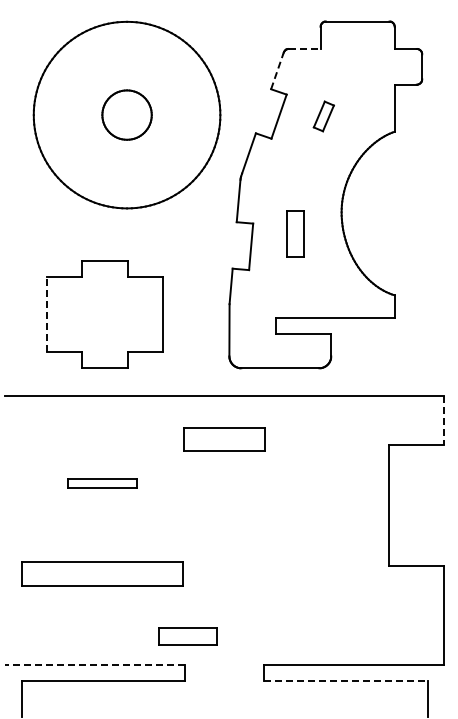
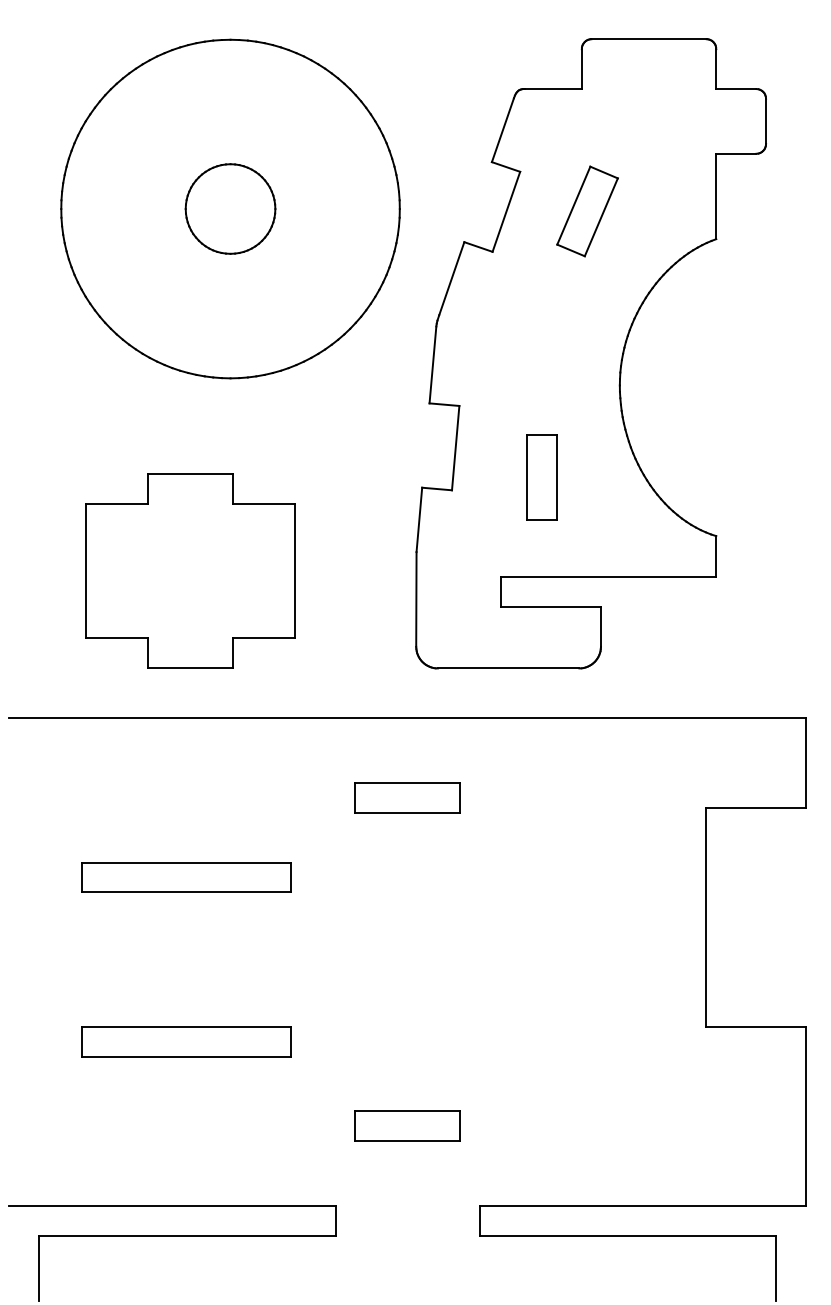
line: (304, 49) -> (552, 89), dashed -> solid
line: (277, 71) -> (503, 129), dashed -> solid
part: (323, 116) -> (586, 211), size x1.67
part: (295, 233) -> (541, 476), moved
line: (47, 314) -> (86, 570), dashed -> solid
line: (444, 420) -> (806, 763), dashed -> solid
part: (224, 439) -> (407, 797), size x0.71
part: (102, 483) -> (185, 877), size x1.67
part: (102, 573) -> (185, 1040), size x0.71
part: (187, 636) -> (407, 1126), moved
line: (95, 664) -> (173, 1205), dashed -> solid
line: (346, 681) -> (628, 1236), dashed -> solid

